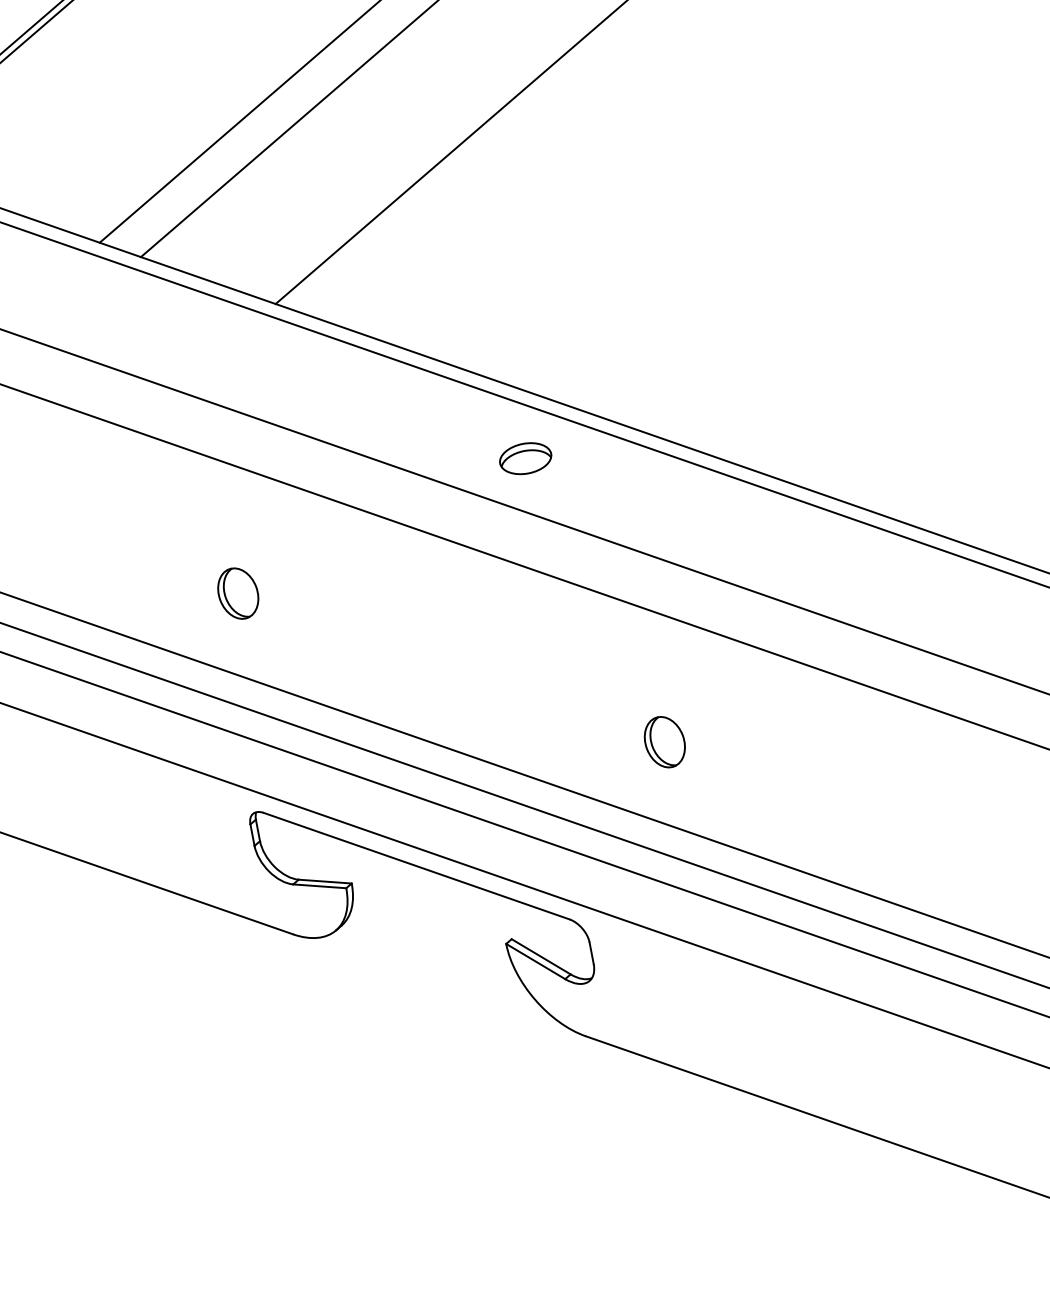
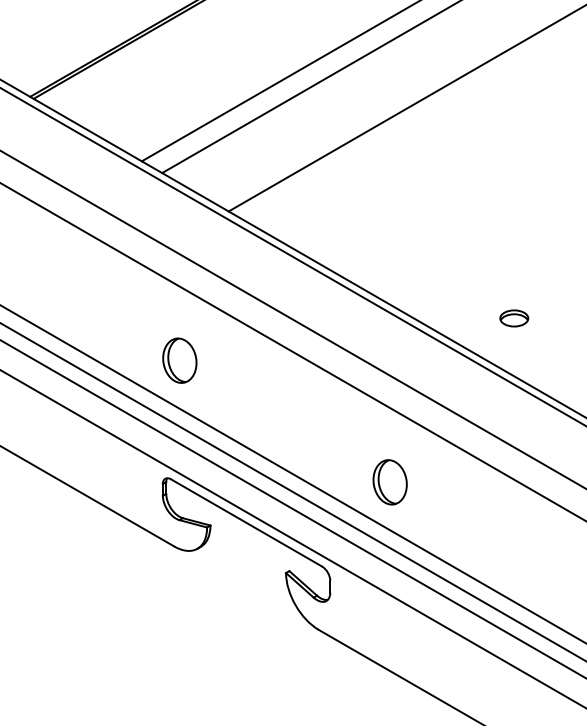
part: (526, 458) -> (514, 318), moved
part: (237, 593) -> (179, 360), size x1.6
part: (665, 742) -> (390, 482), size x1.6

